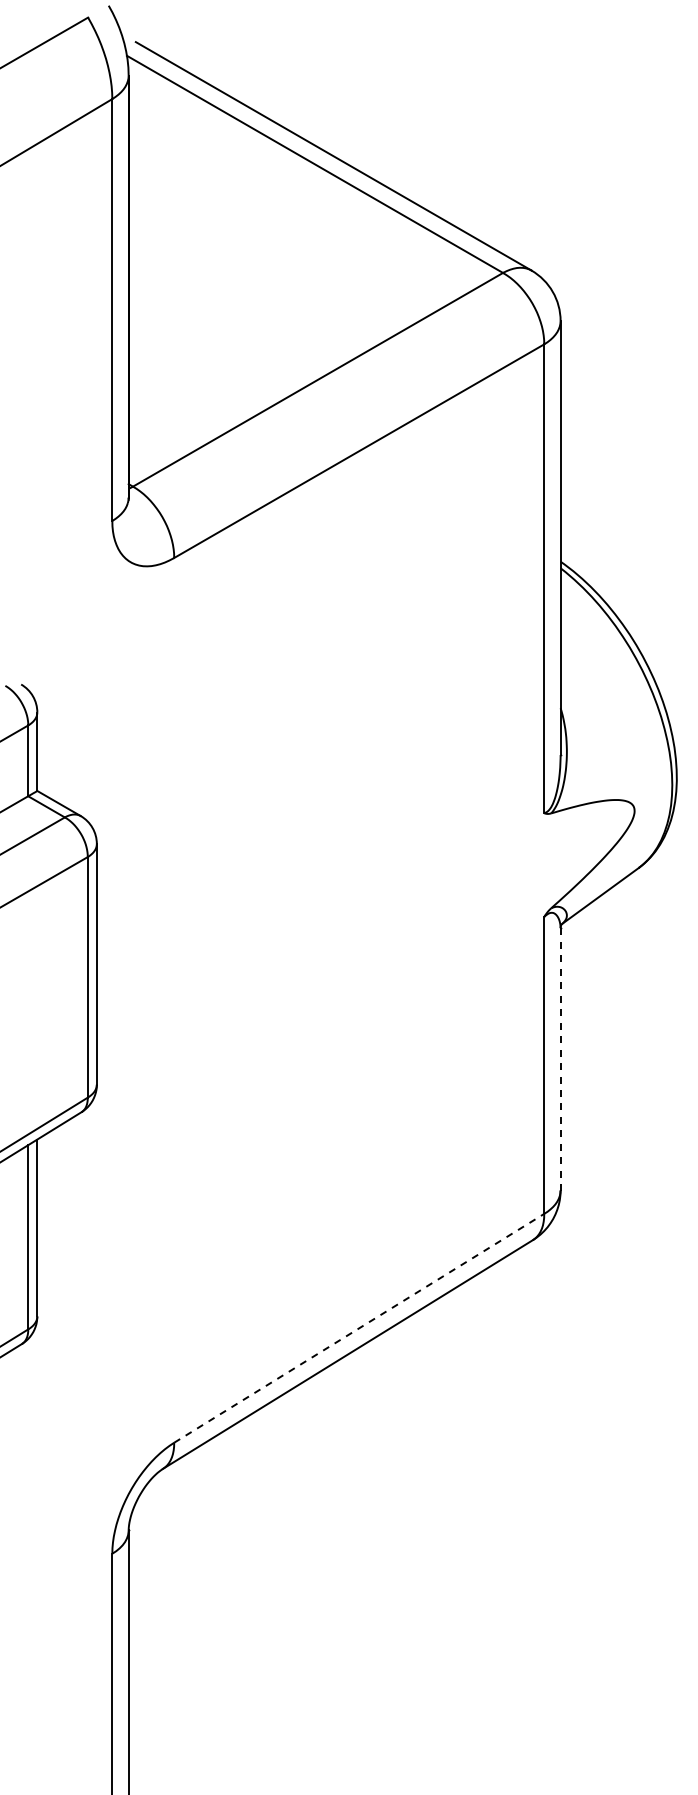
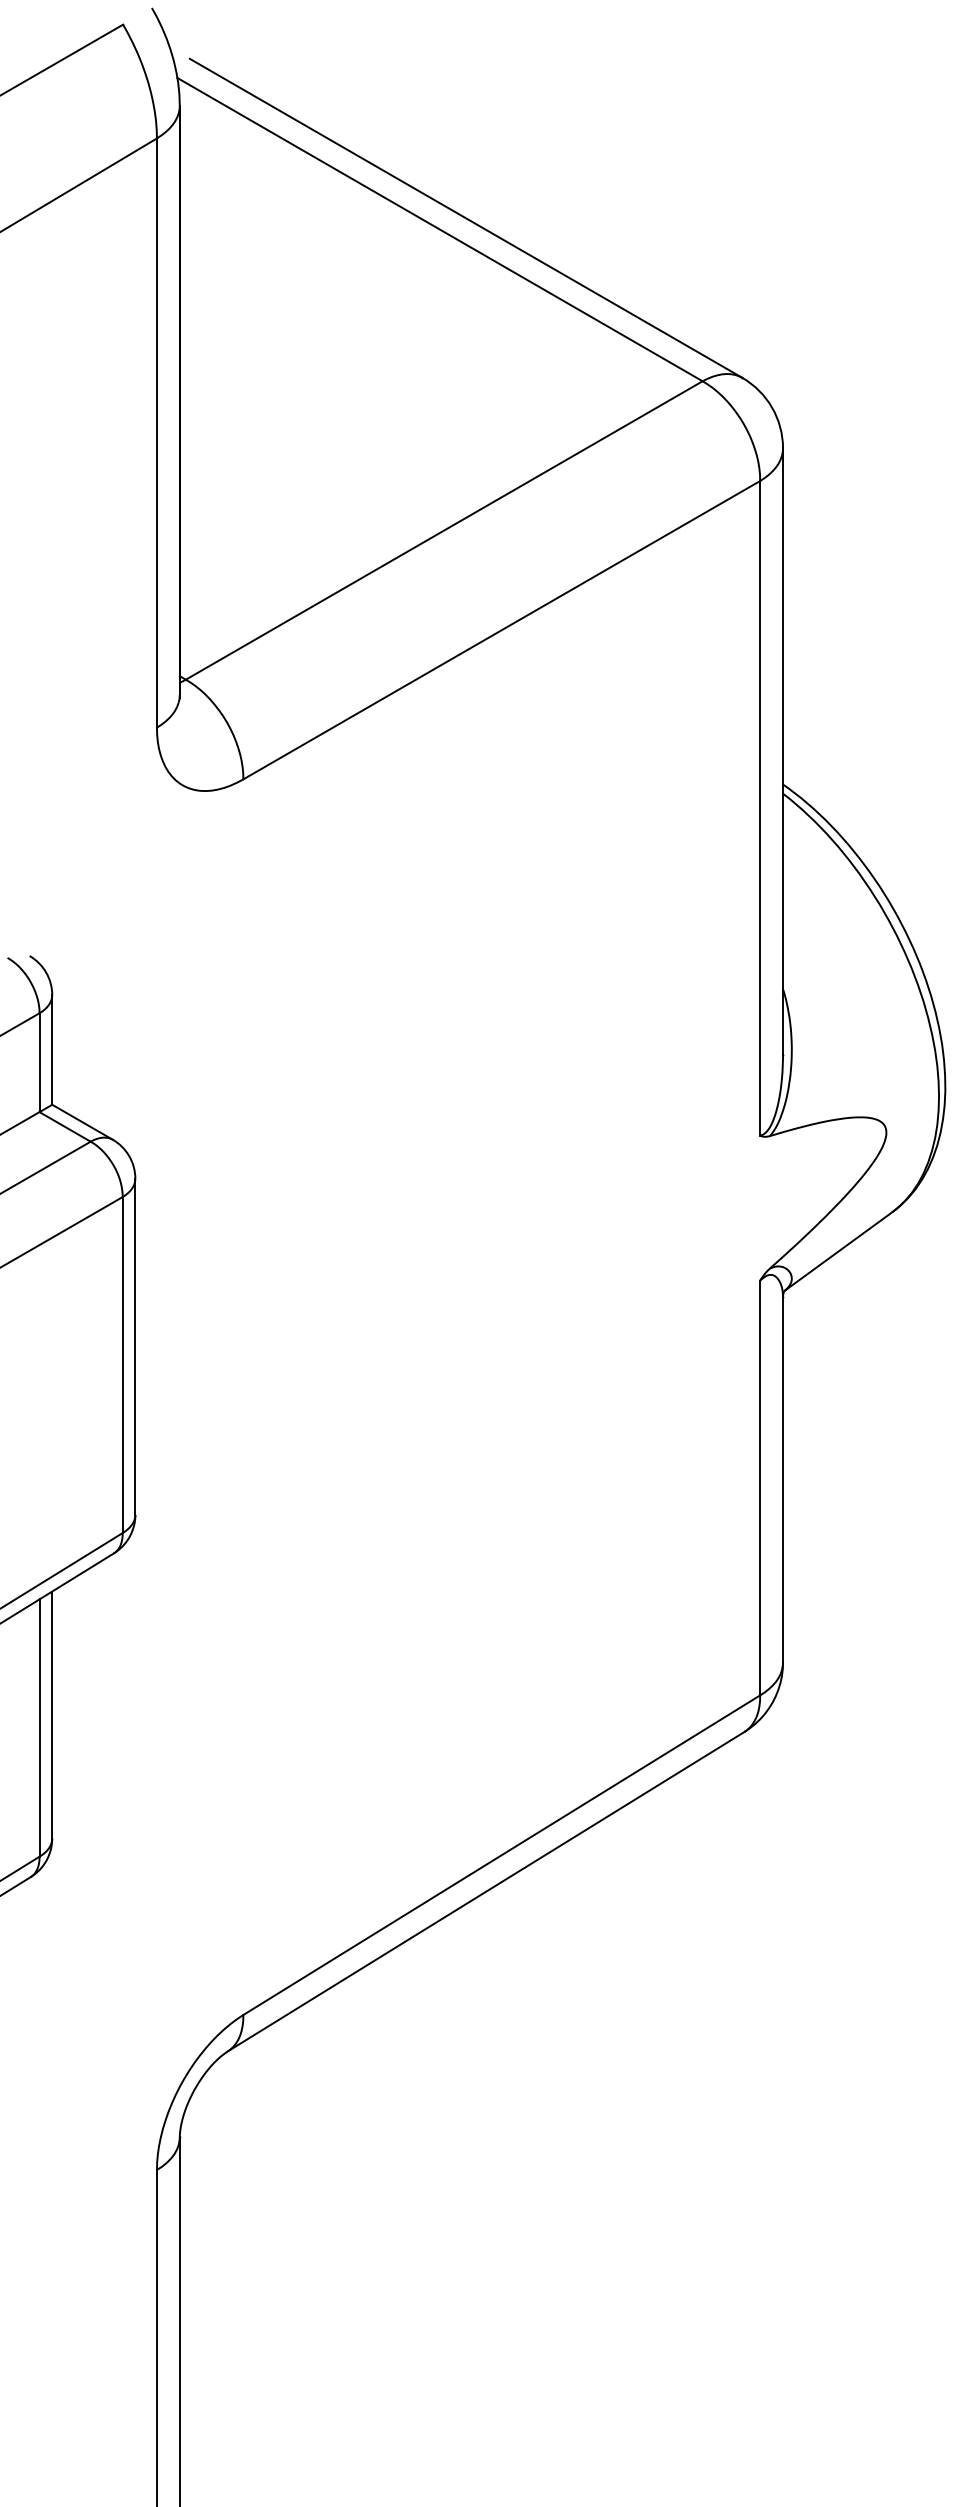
line: (560, 1059) -> (782, 1479), dashed -> solid
line: (359, 1328) -> (502, 1855), dashed -> solid

